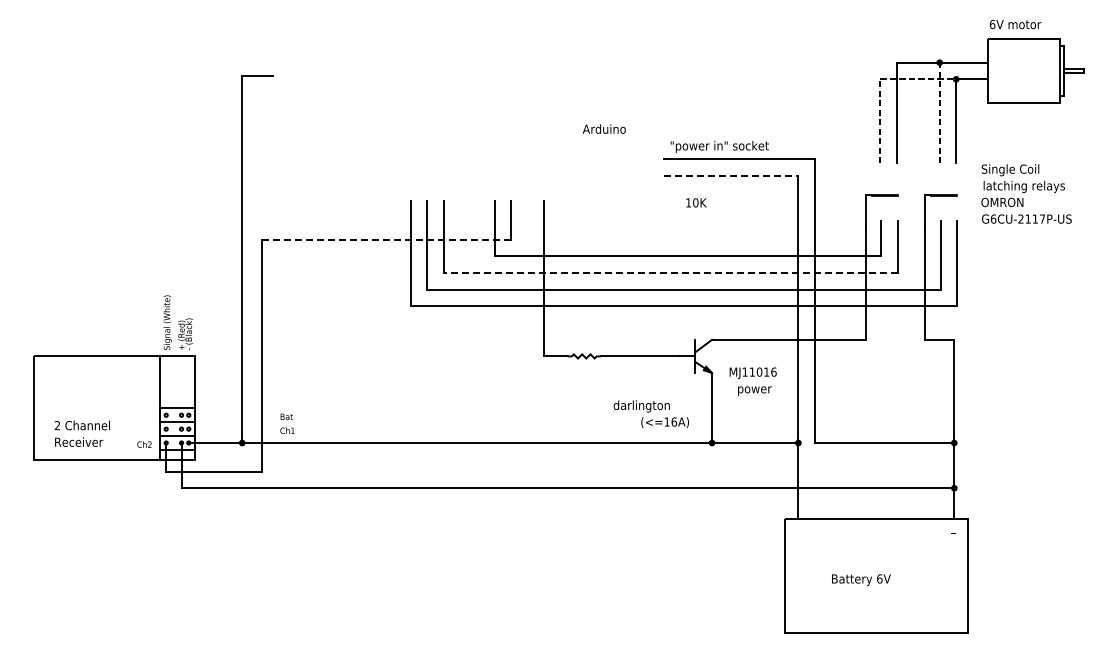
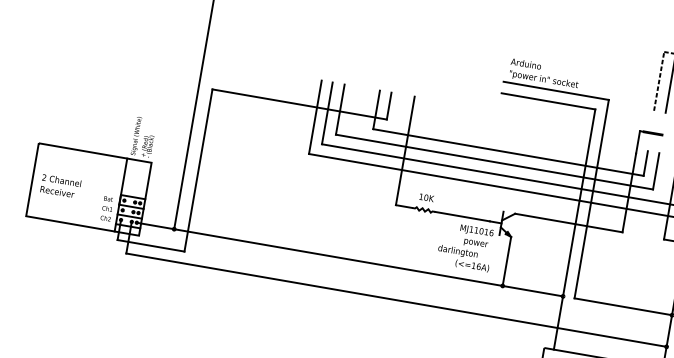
text: (604, 128) -> (526, 63), moved
line: (731, 175) -> (548, 101), dashed -> solid
text: (696, 202) -> (426, 197), moved
line: (386, 239) -> (299, 104), dashed -> solid
line: (670, 272) -> (494, 161), dashed -> solid
text: (752, 381) -> (475, 236), moved
text: (287, 423) -> (108, 203), moved
text: (81, 433) -> (60, 186), moved

